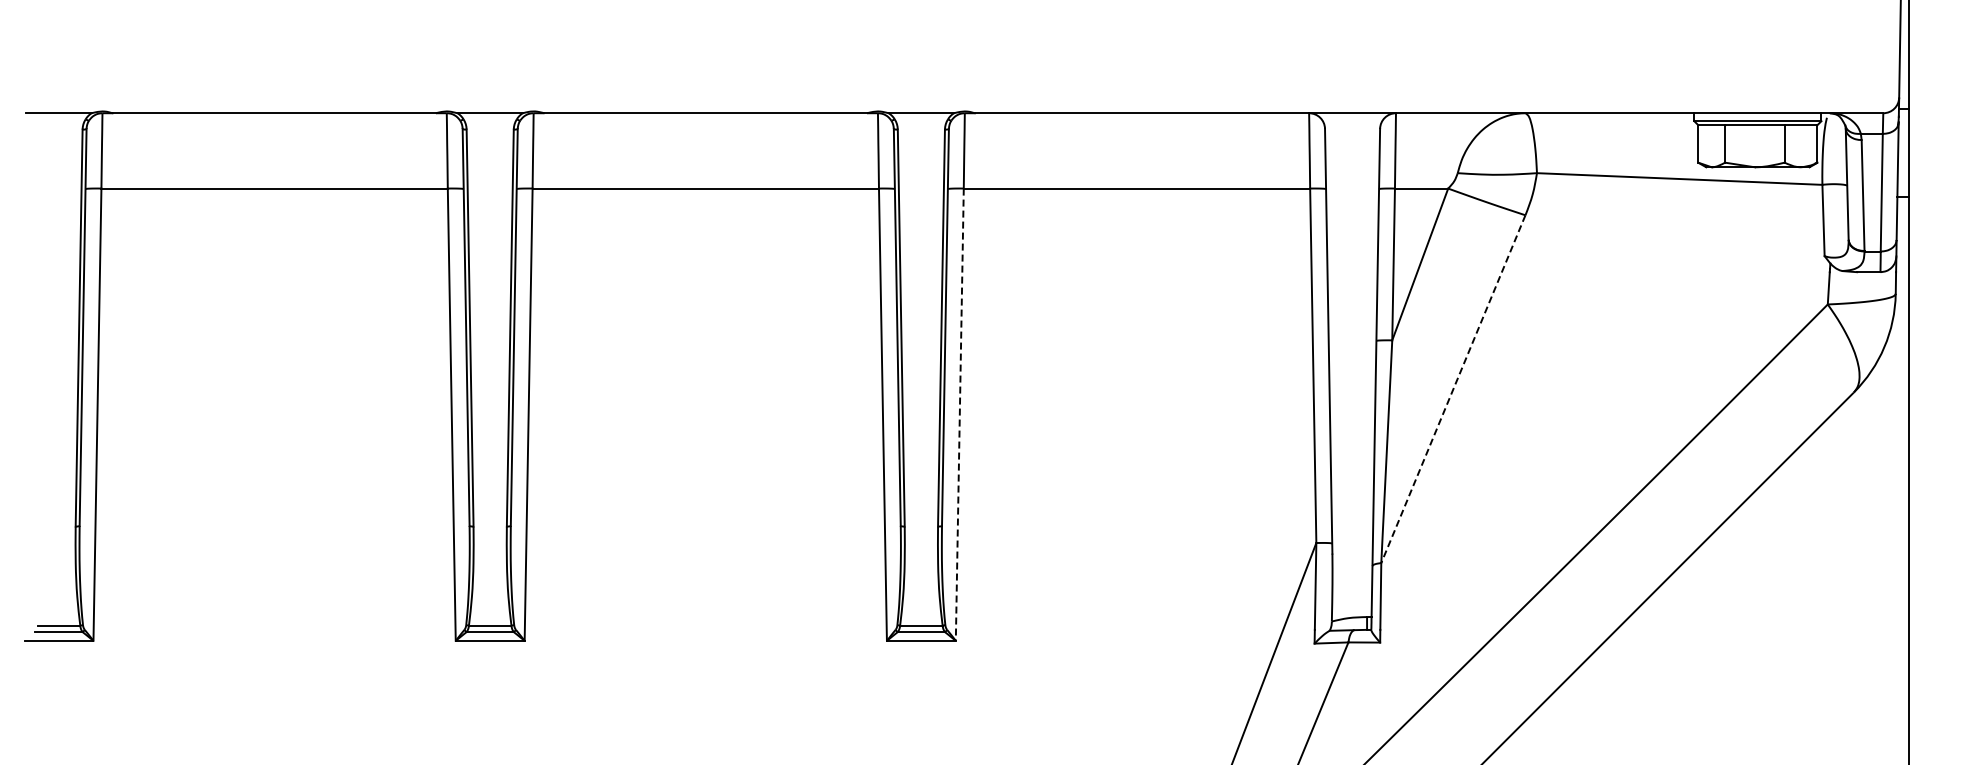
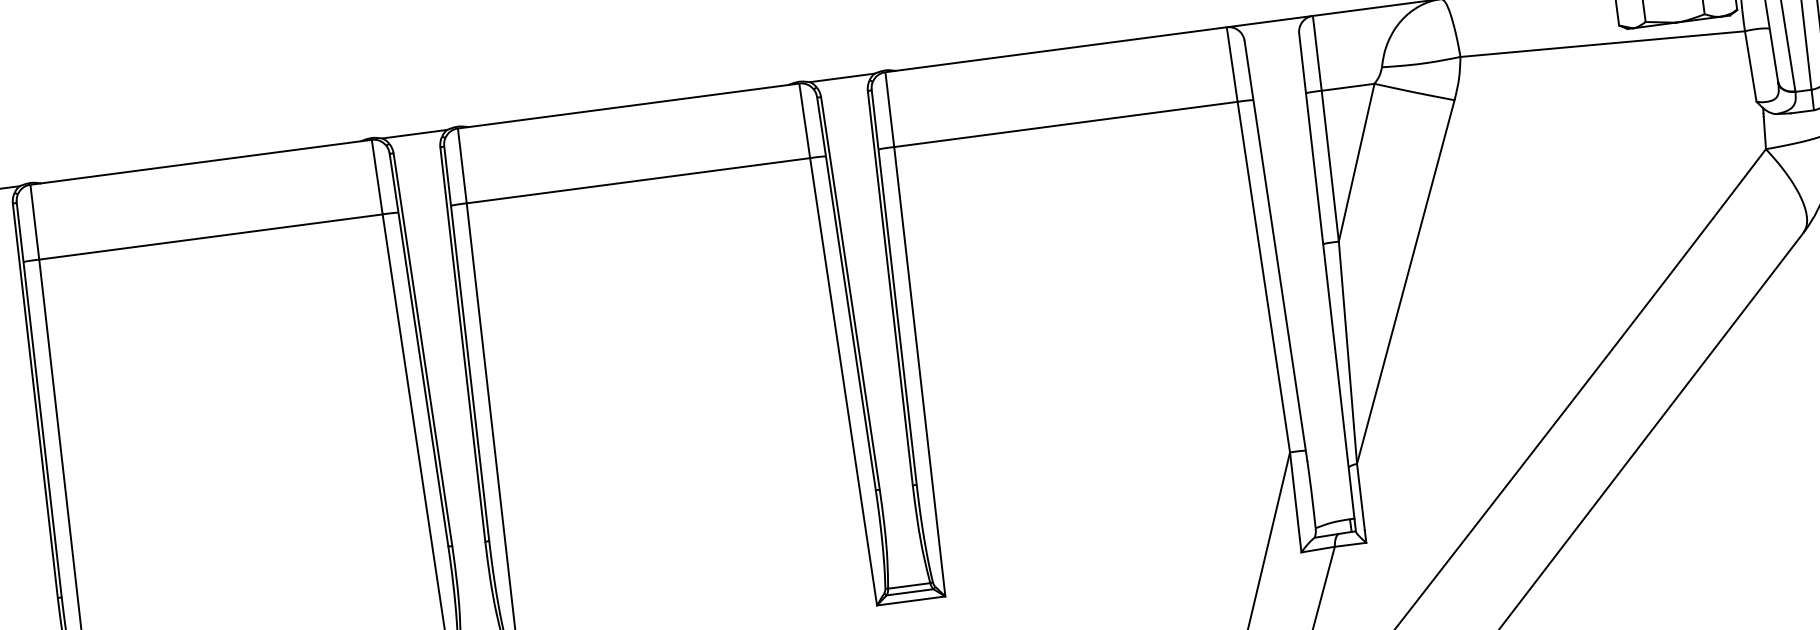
line: (1453, 389) -> (1405, 282), dashed -> solid
line: (959, 415) -> (919, 372), dashed -> solid

